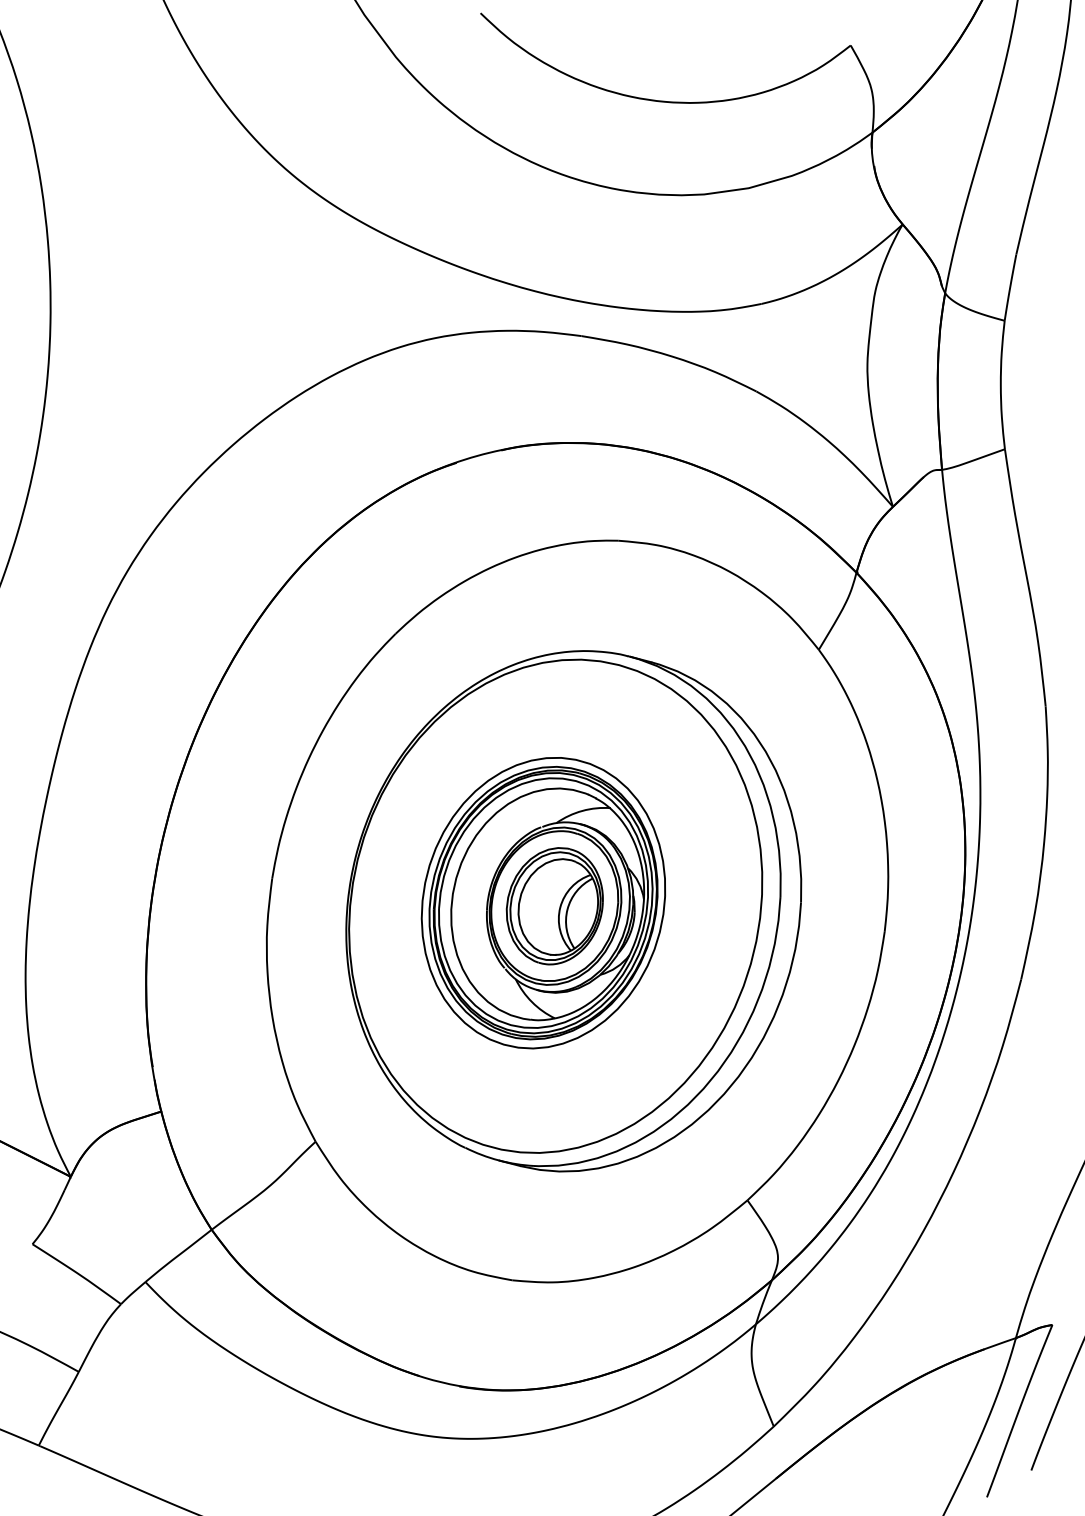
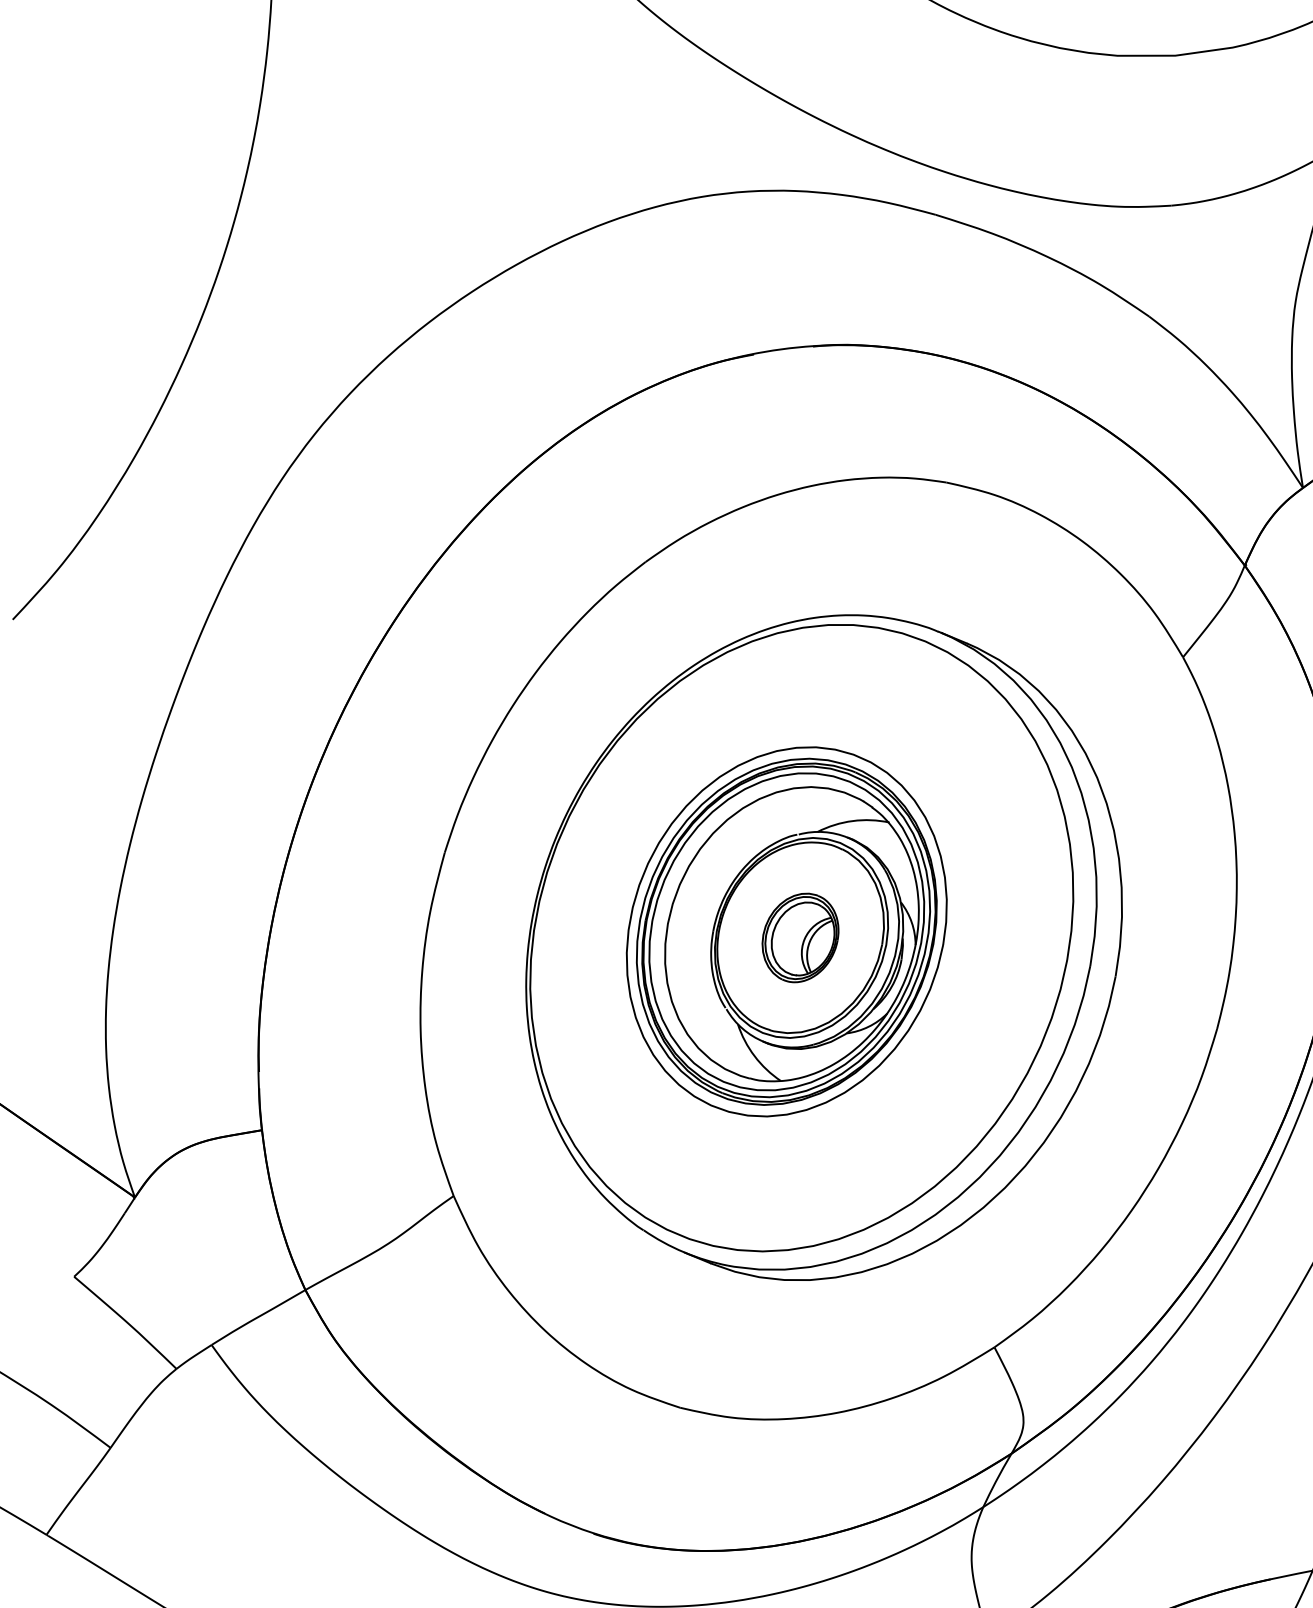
part: (554, 906) -> (800, 938), size x0.6

